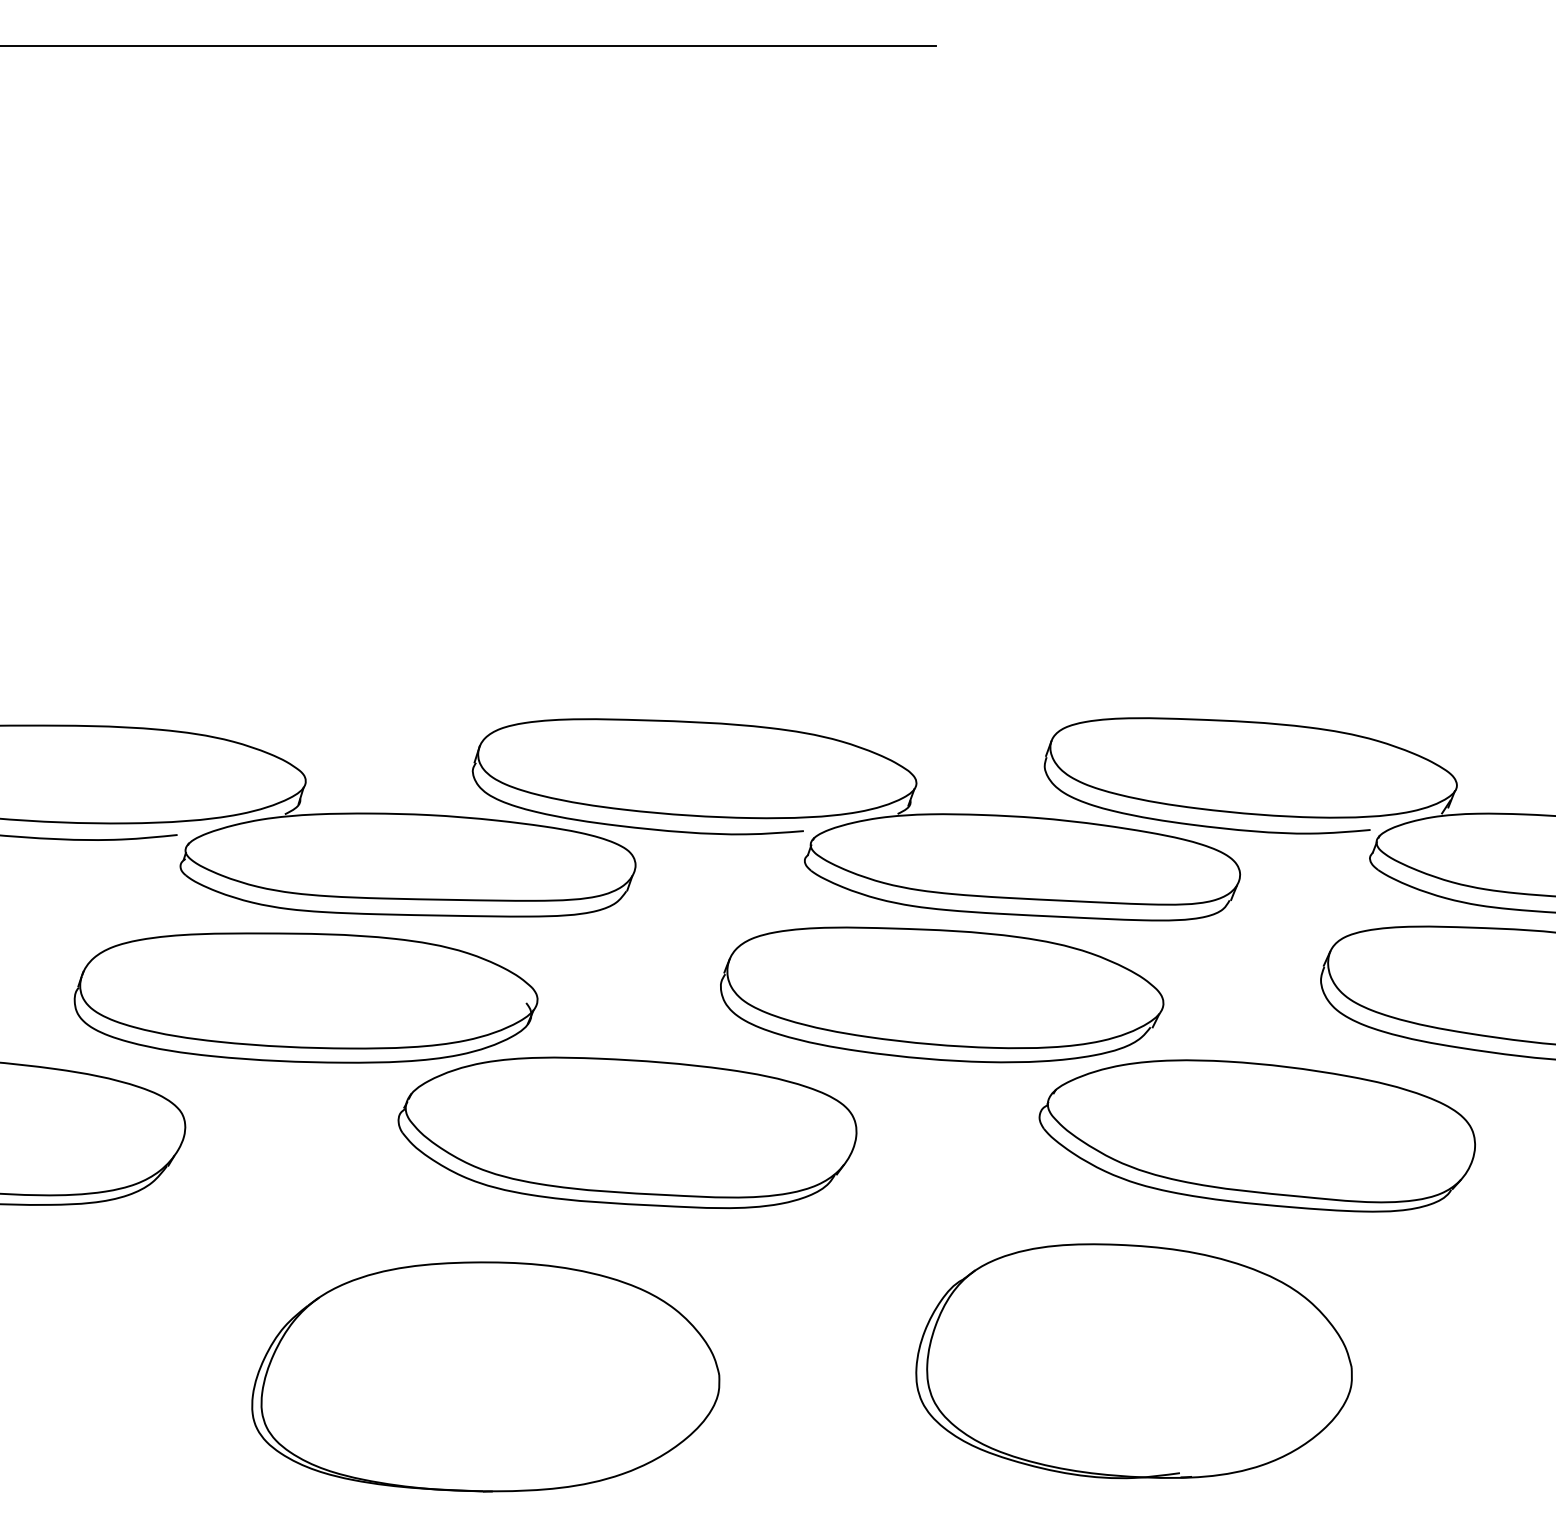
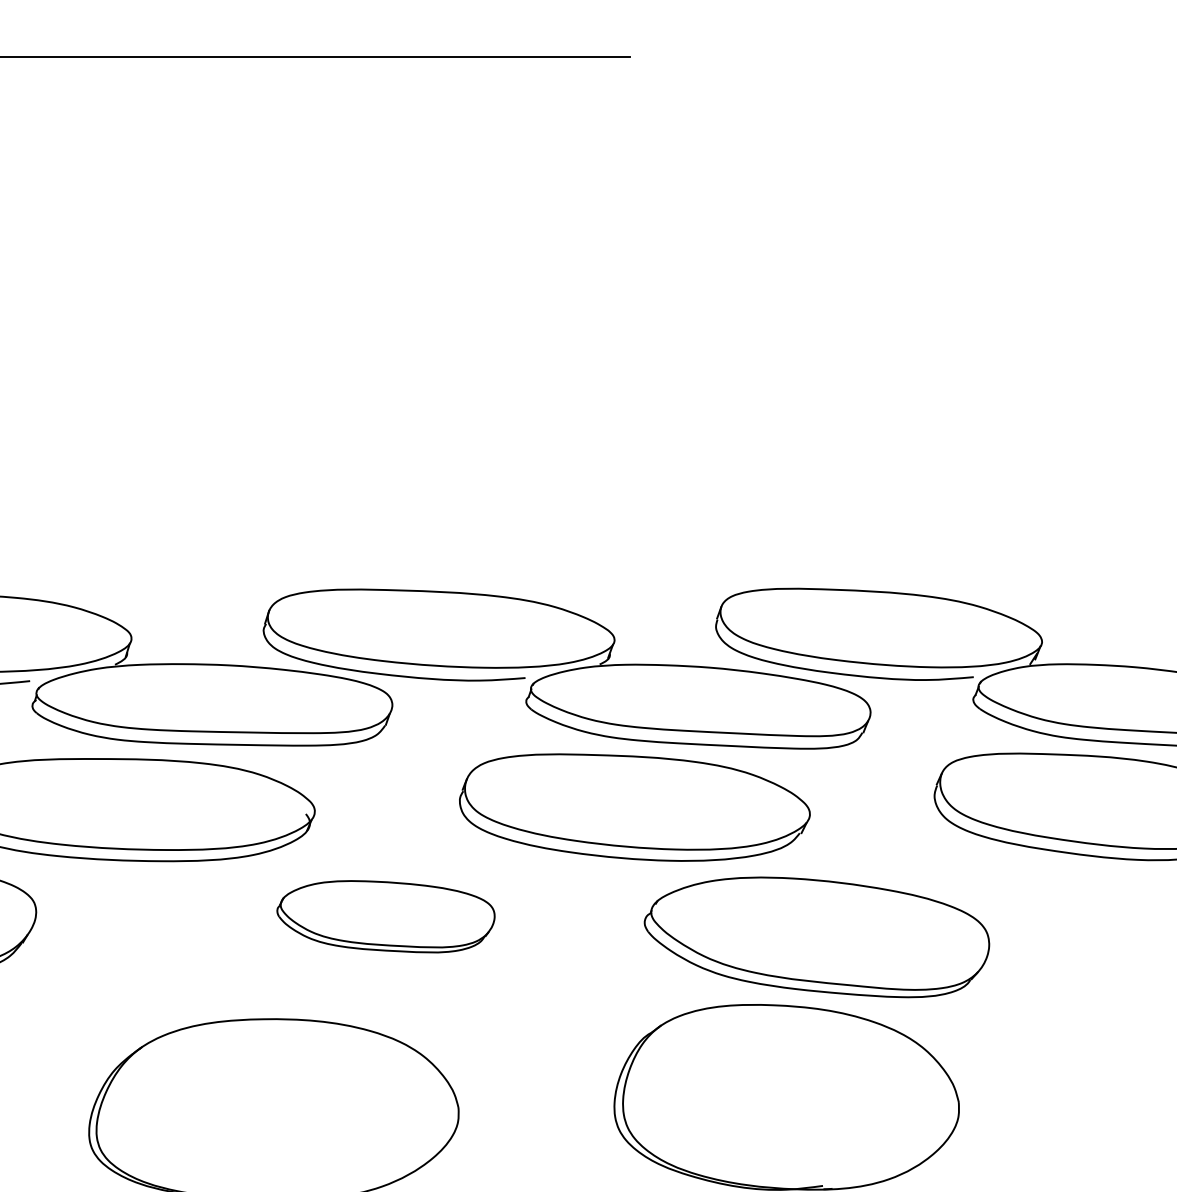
part: (627, 1132) -> (386, 916), size x0.6
part: (1256, 1135) -> (816, 937), moved

